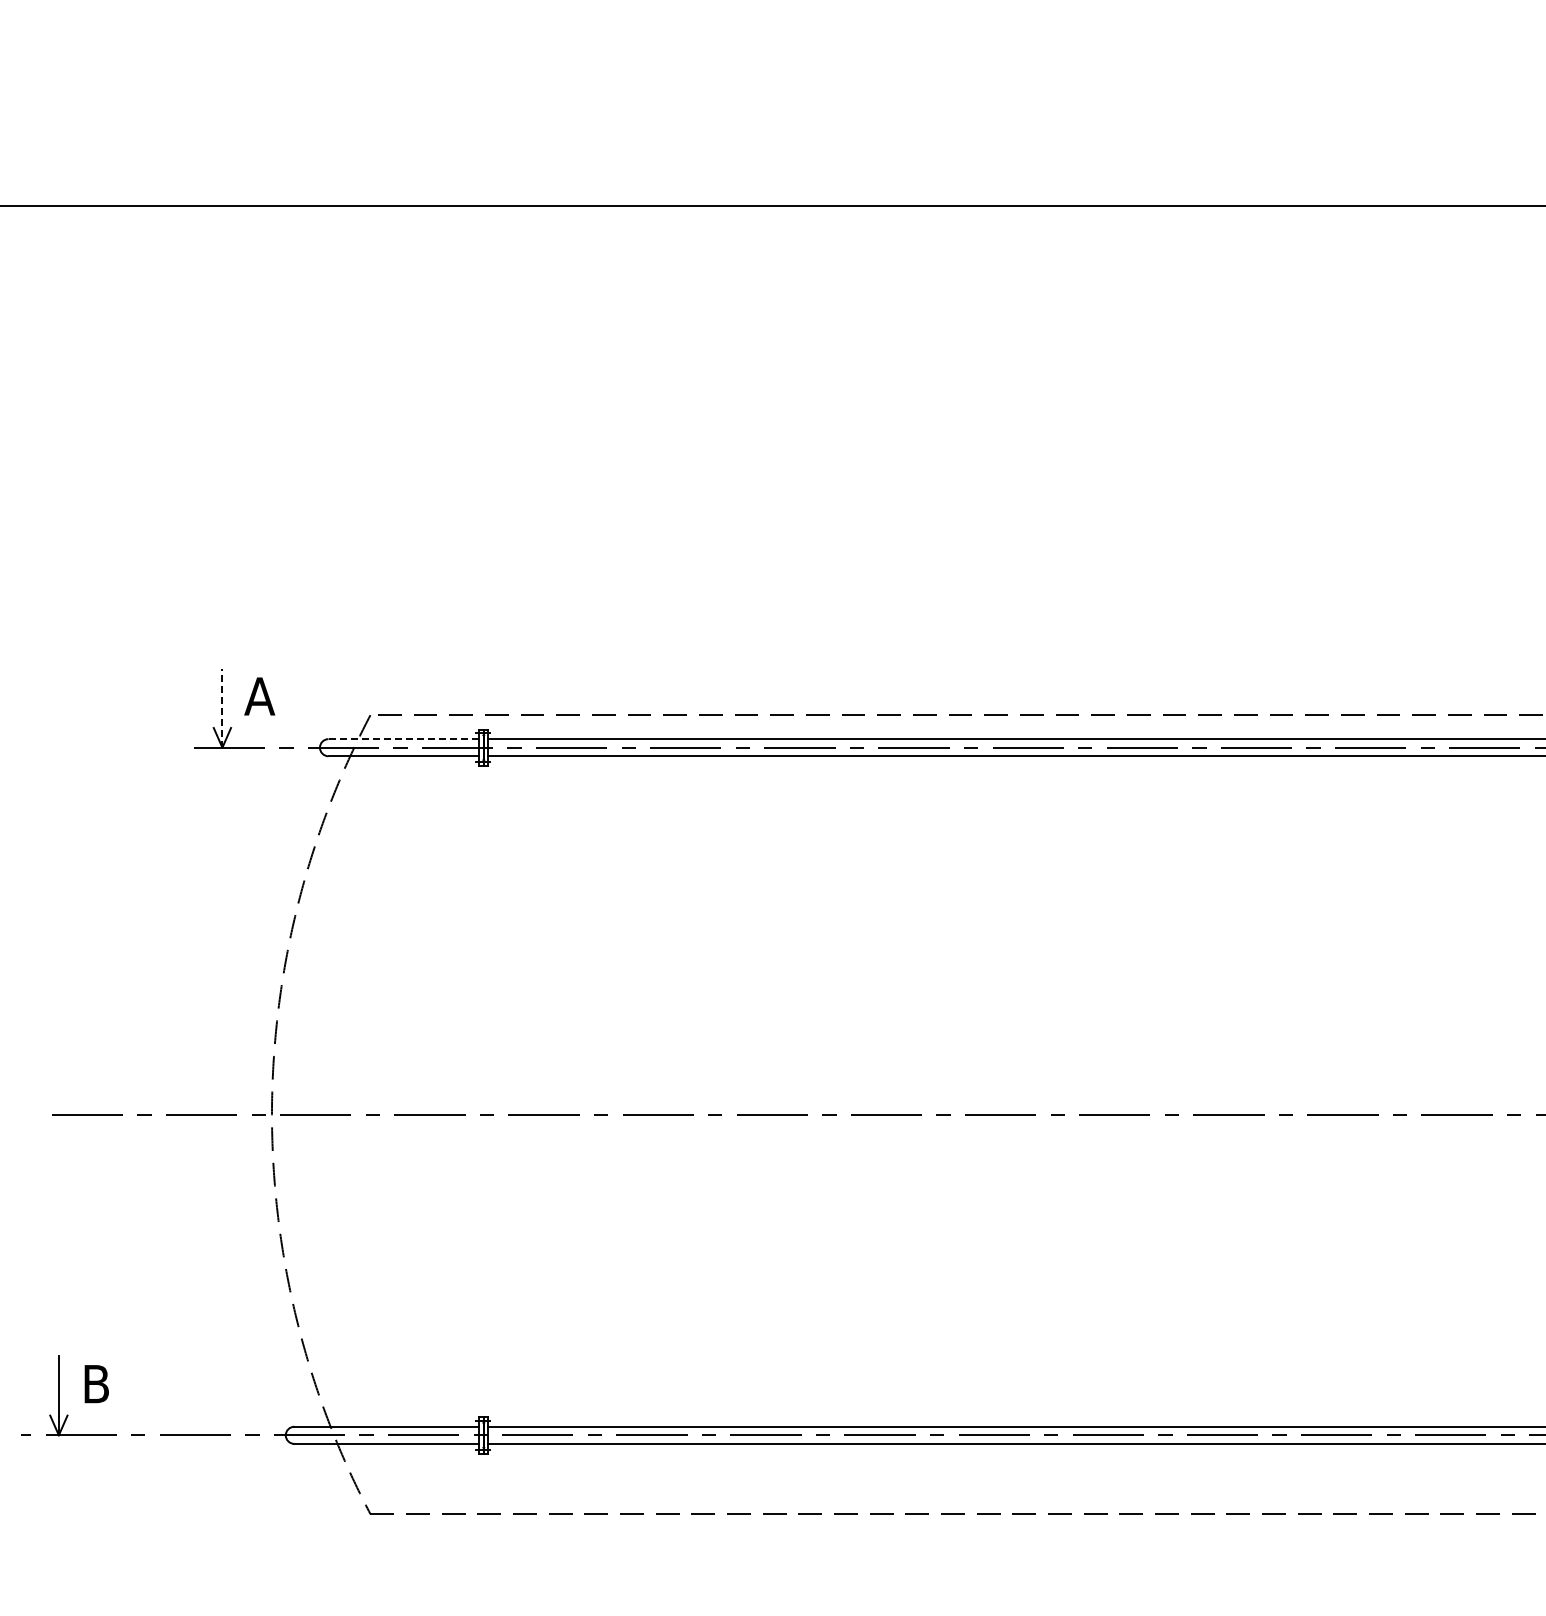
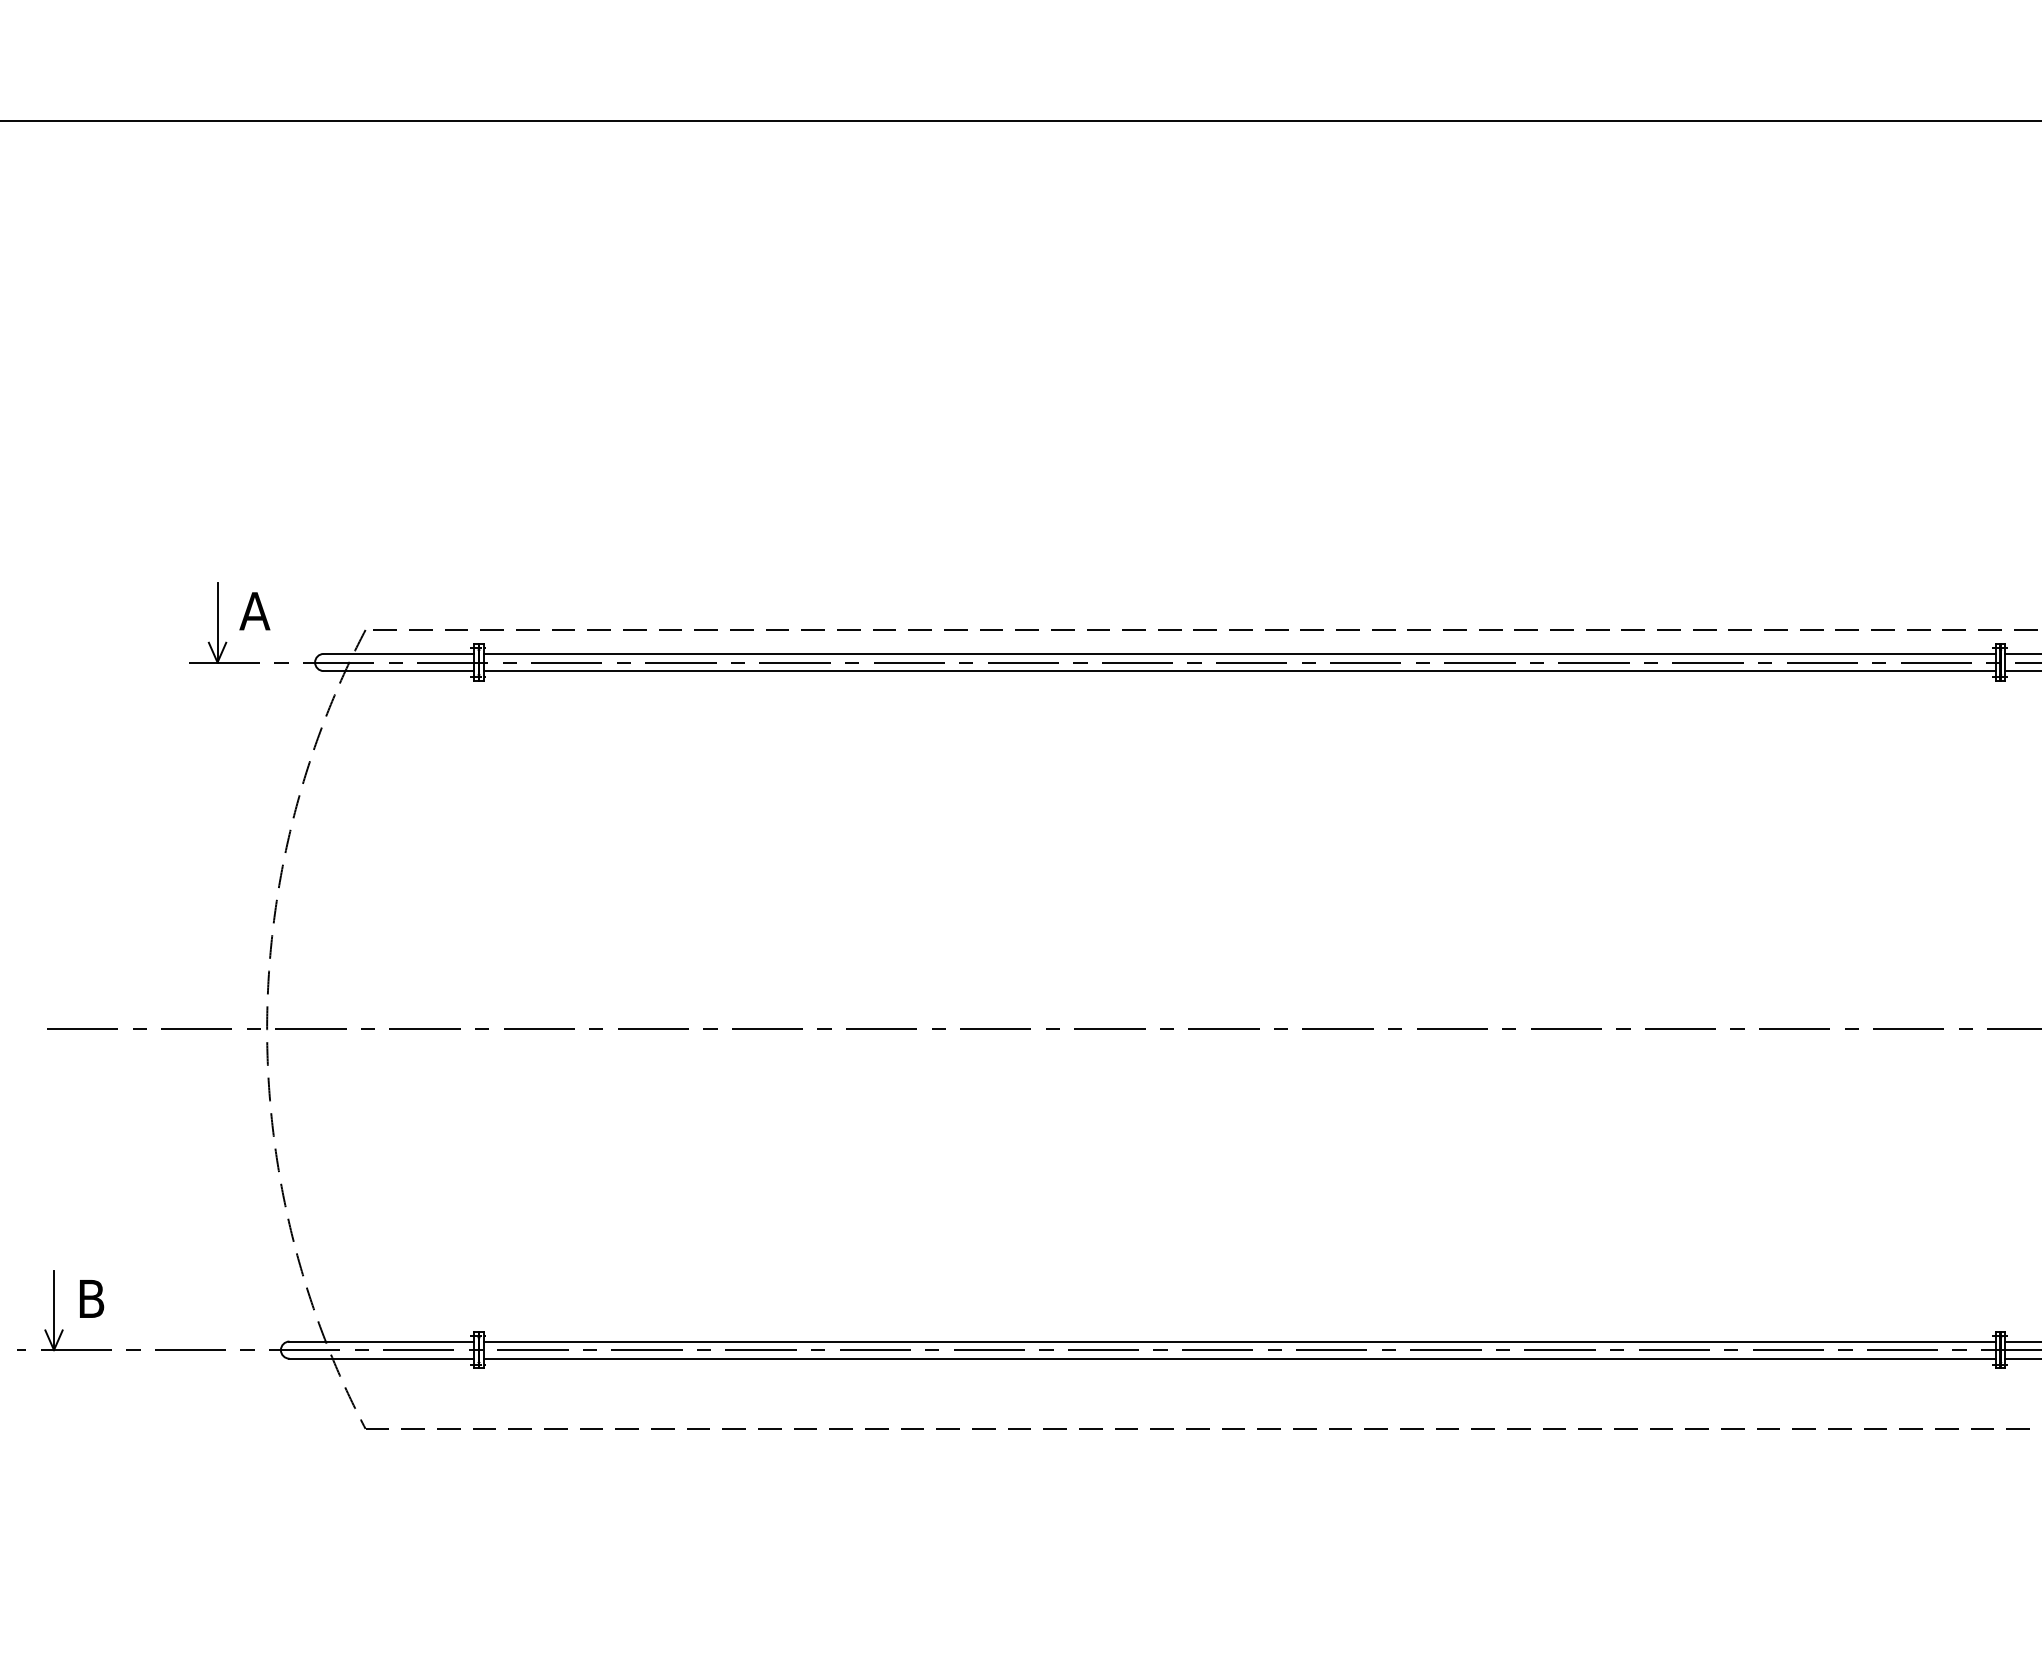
line: (222, 707) -> (217, 622), dashed -> solid
line: (404, 738) -> (399, 653), dashed -> solid

